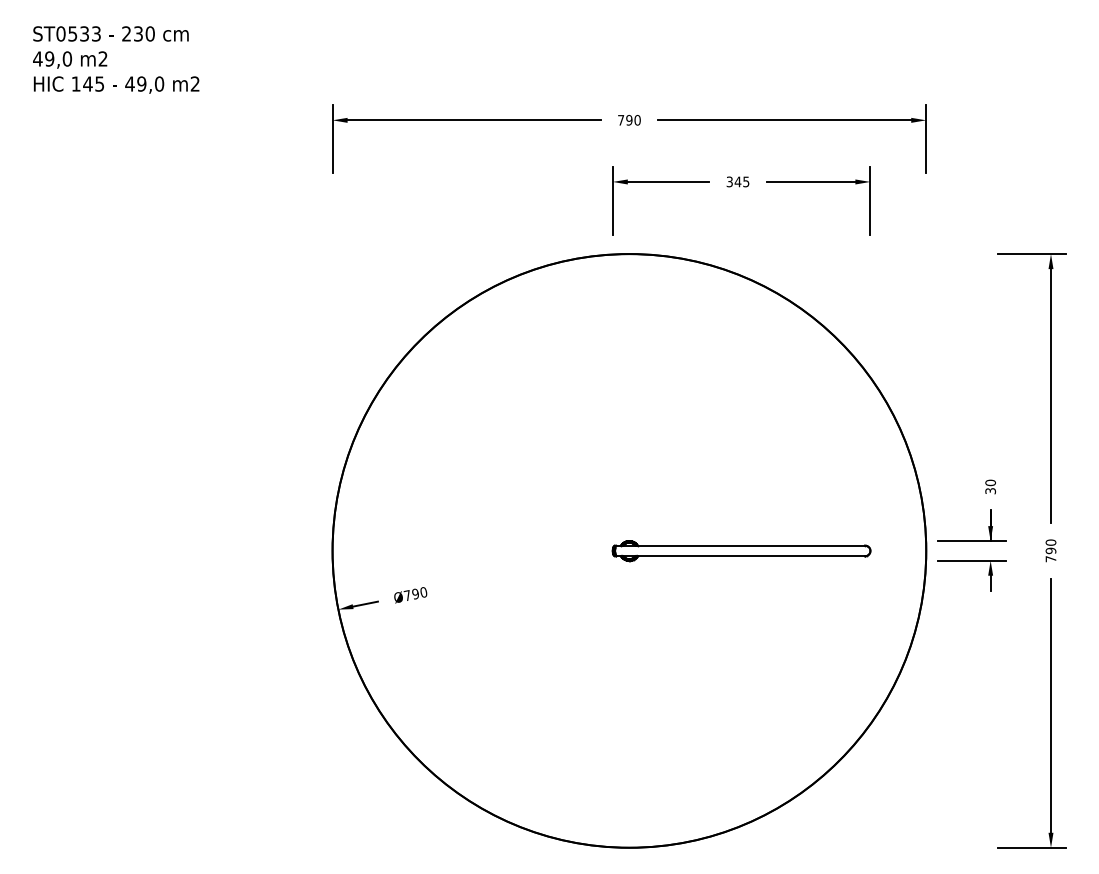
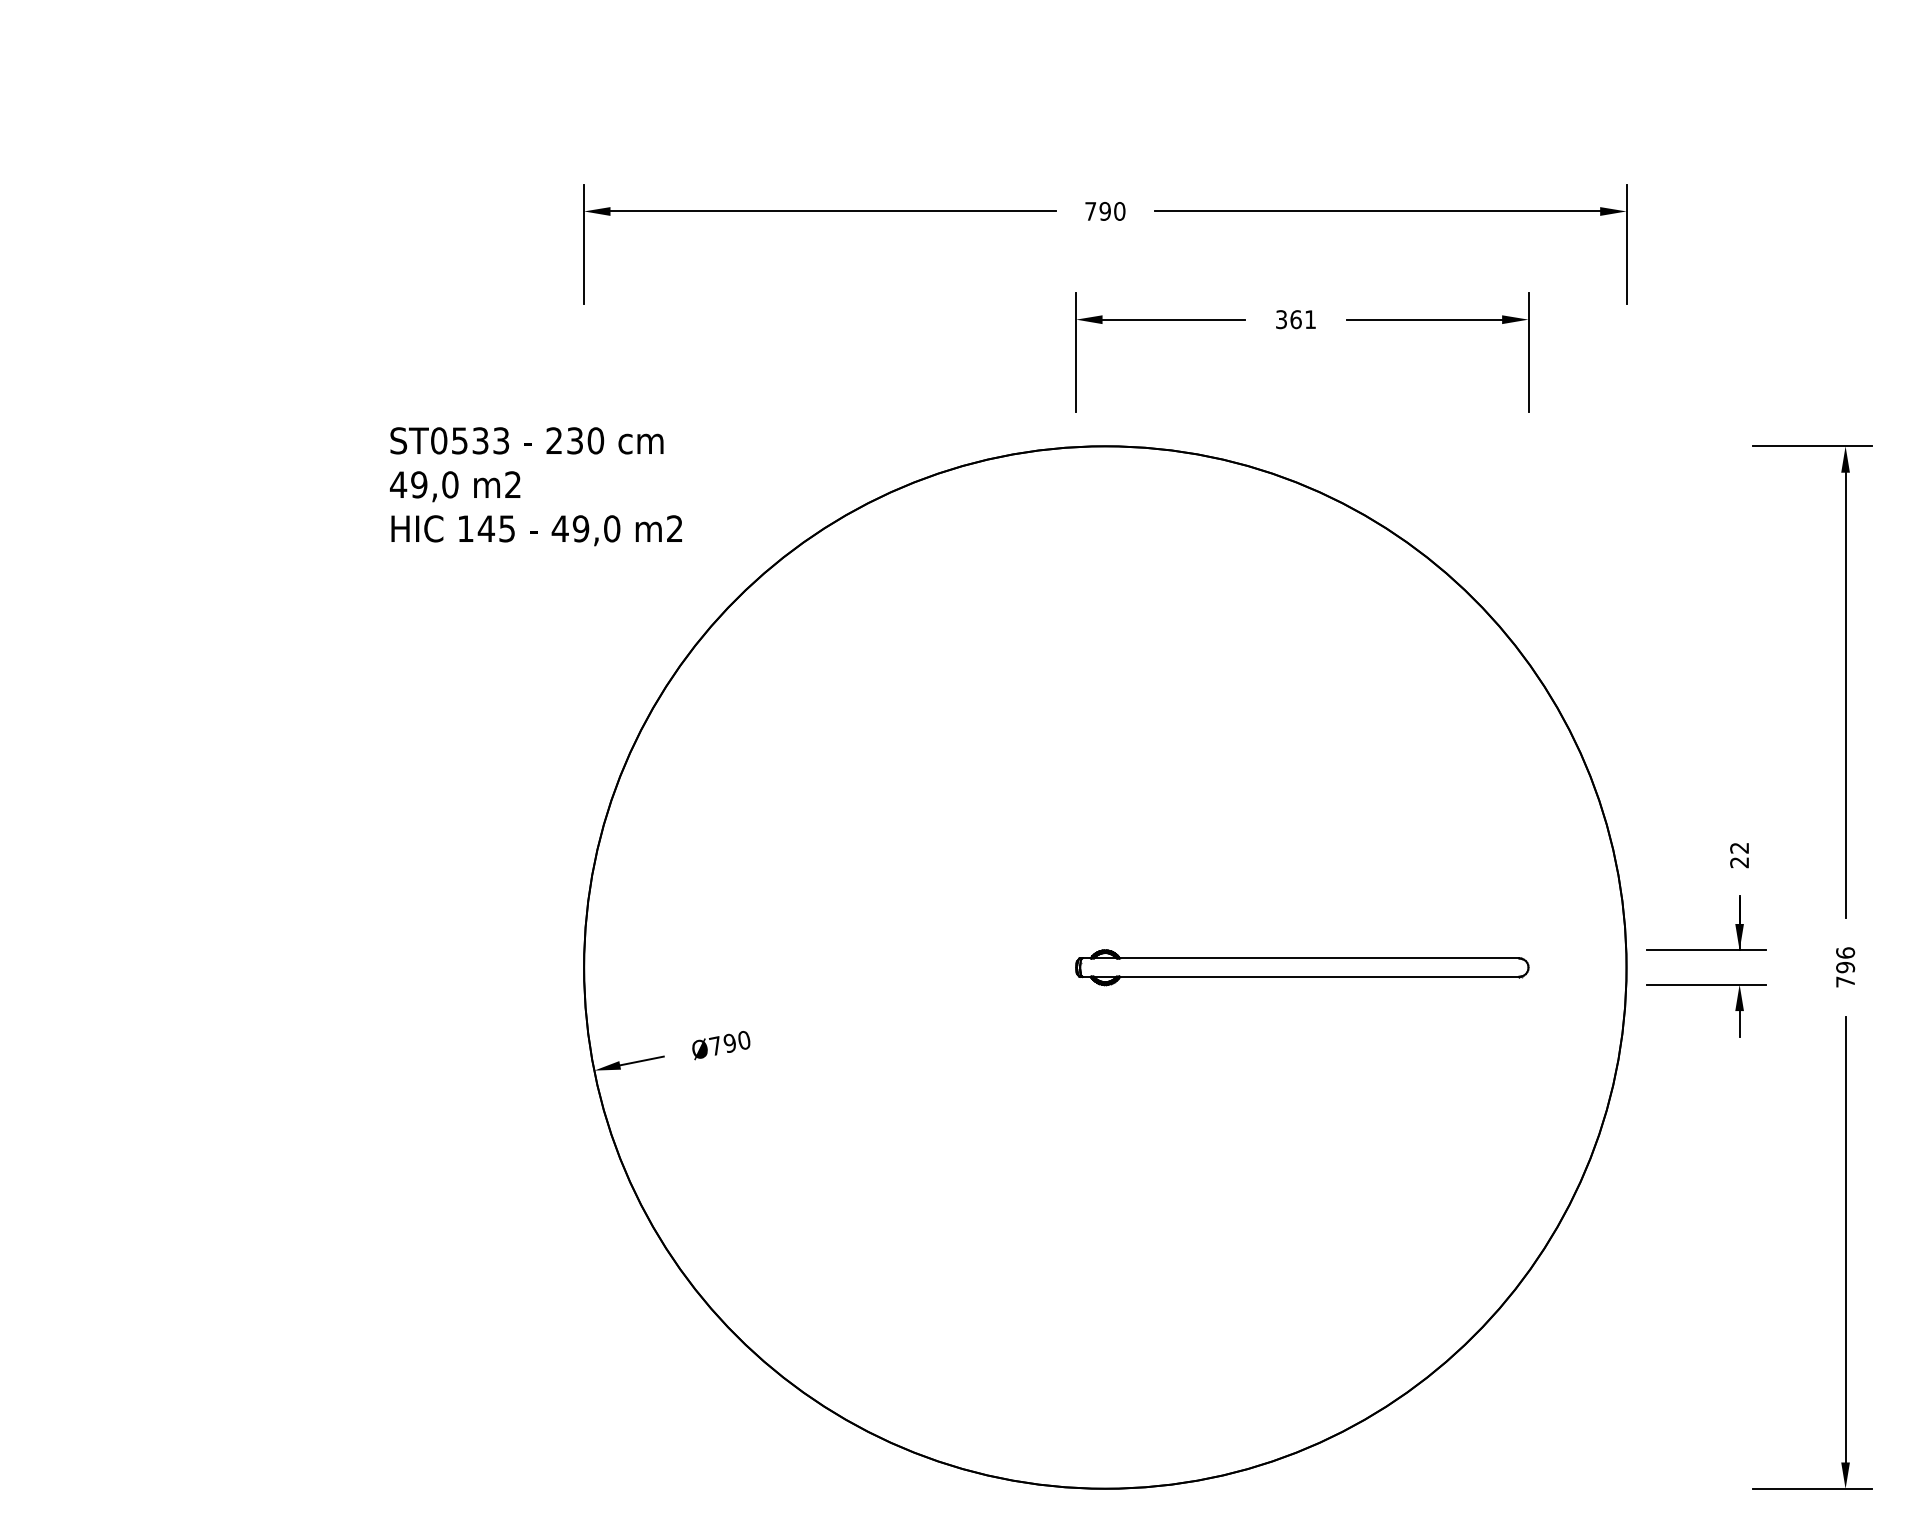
text: (116, 59) -> (536, 485), moved
text: (741, 181) -> (1302, 318), 345 -> 361
text: (990, 486) -> (1739, 854), 30 -> 22
text: (1050, 542) -> (1844, 952), 790 -> 796

